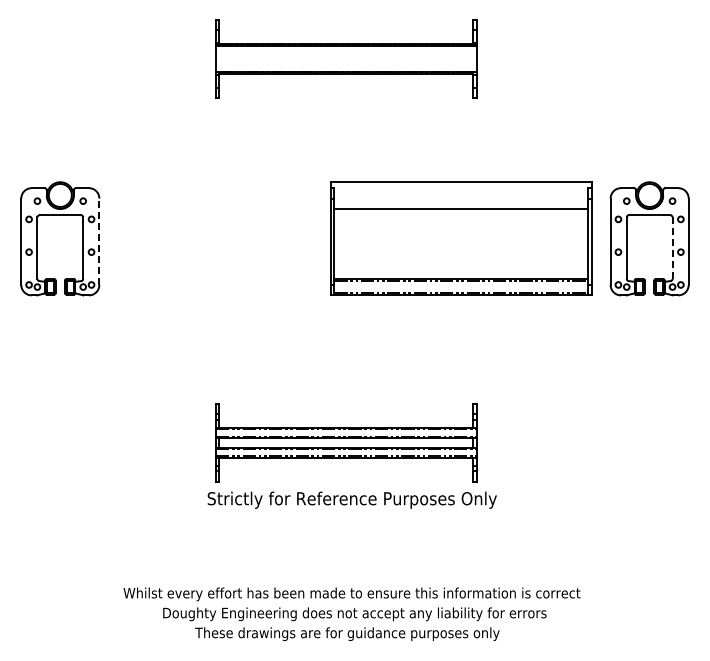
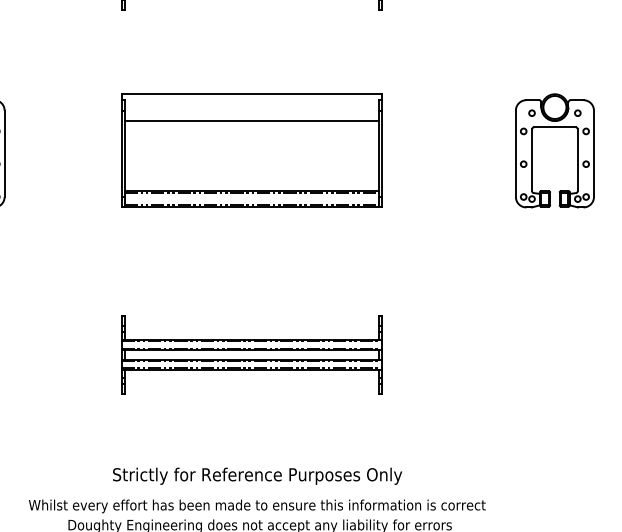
part: (461, 238) -> (251, 150), moved
line: (99, 241) -> (4, 153), dashed -> solid
line: (672, 248) -> (577, 160), dashed -> solid
text: (351, 499) -> (256, 475), moved

